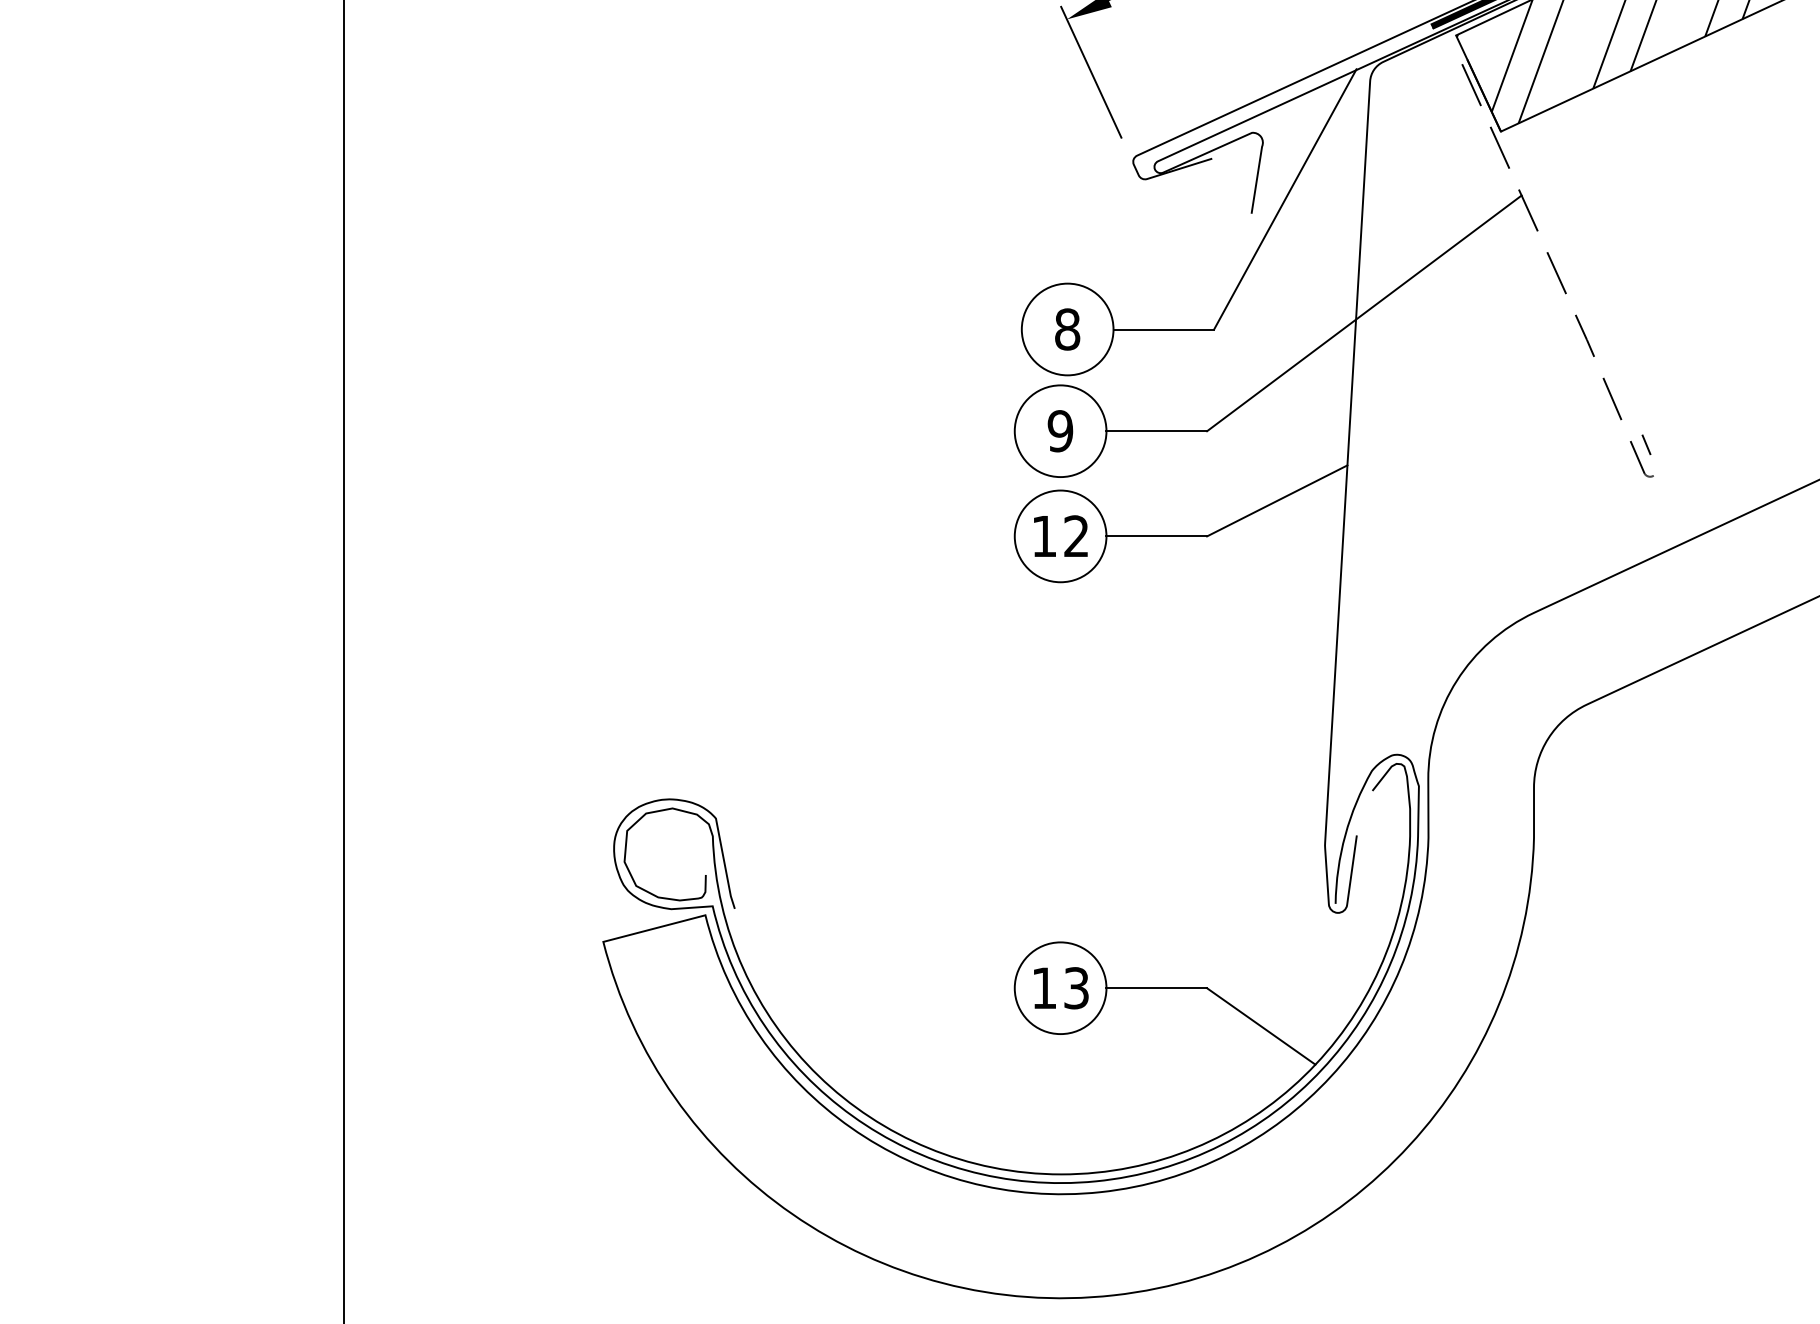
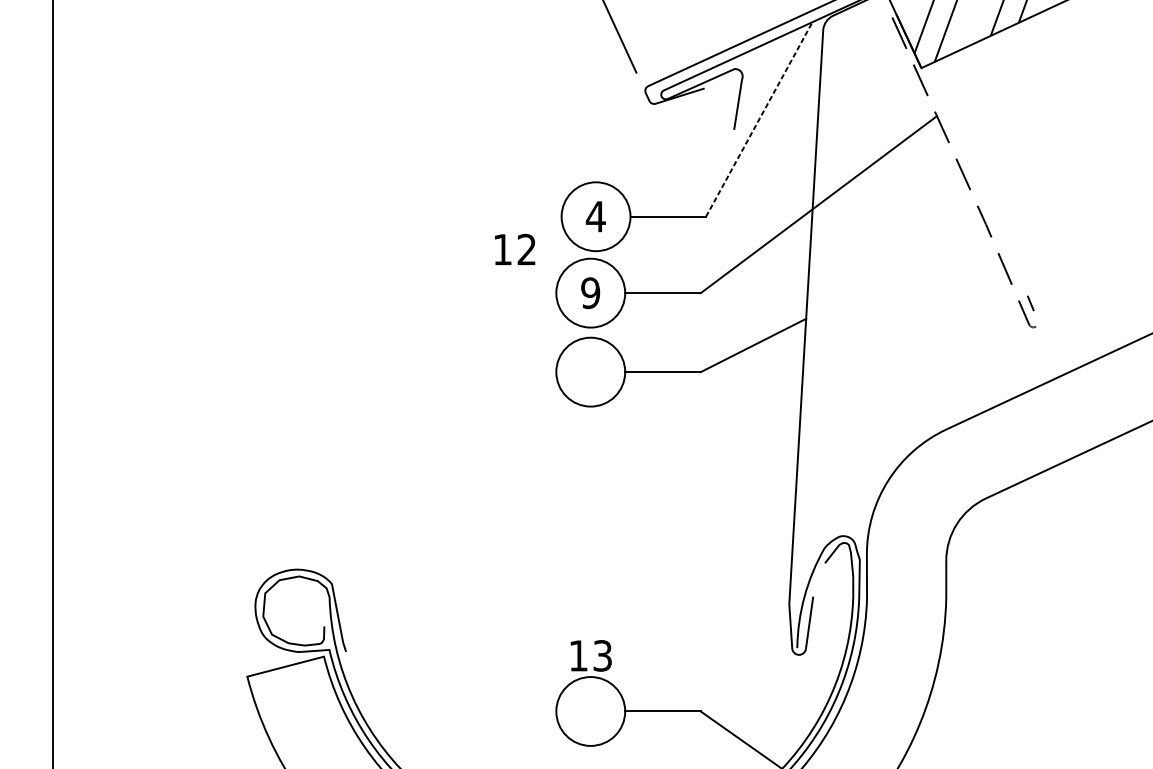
line: (1285, 198) -> (759, 118), solid -> dashed
text: (1067, 329) -> (595, 216), 8 -> 4
text: (1060, 535) -> (514, 249), moved
text: (1061, 988) -> (591, 656), moved

